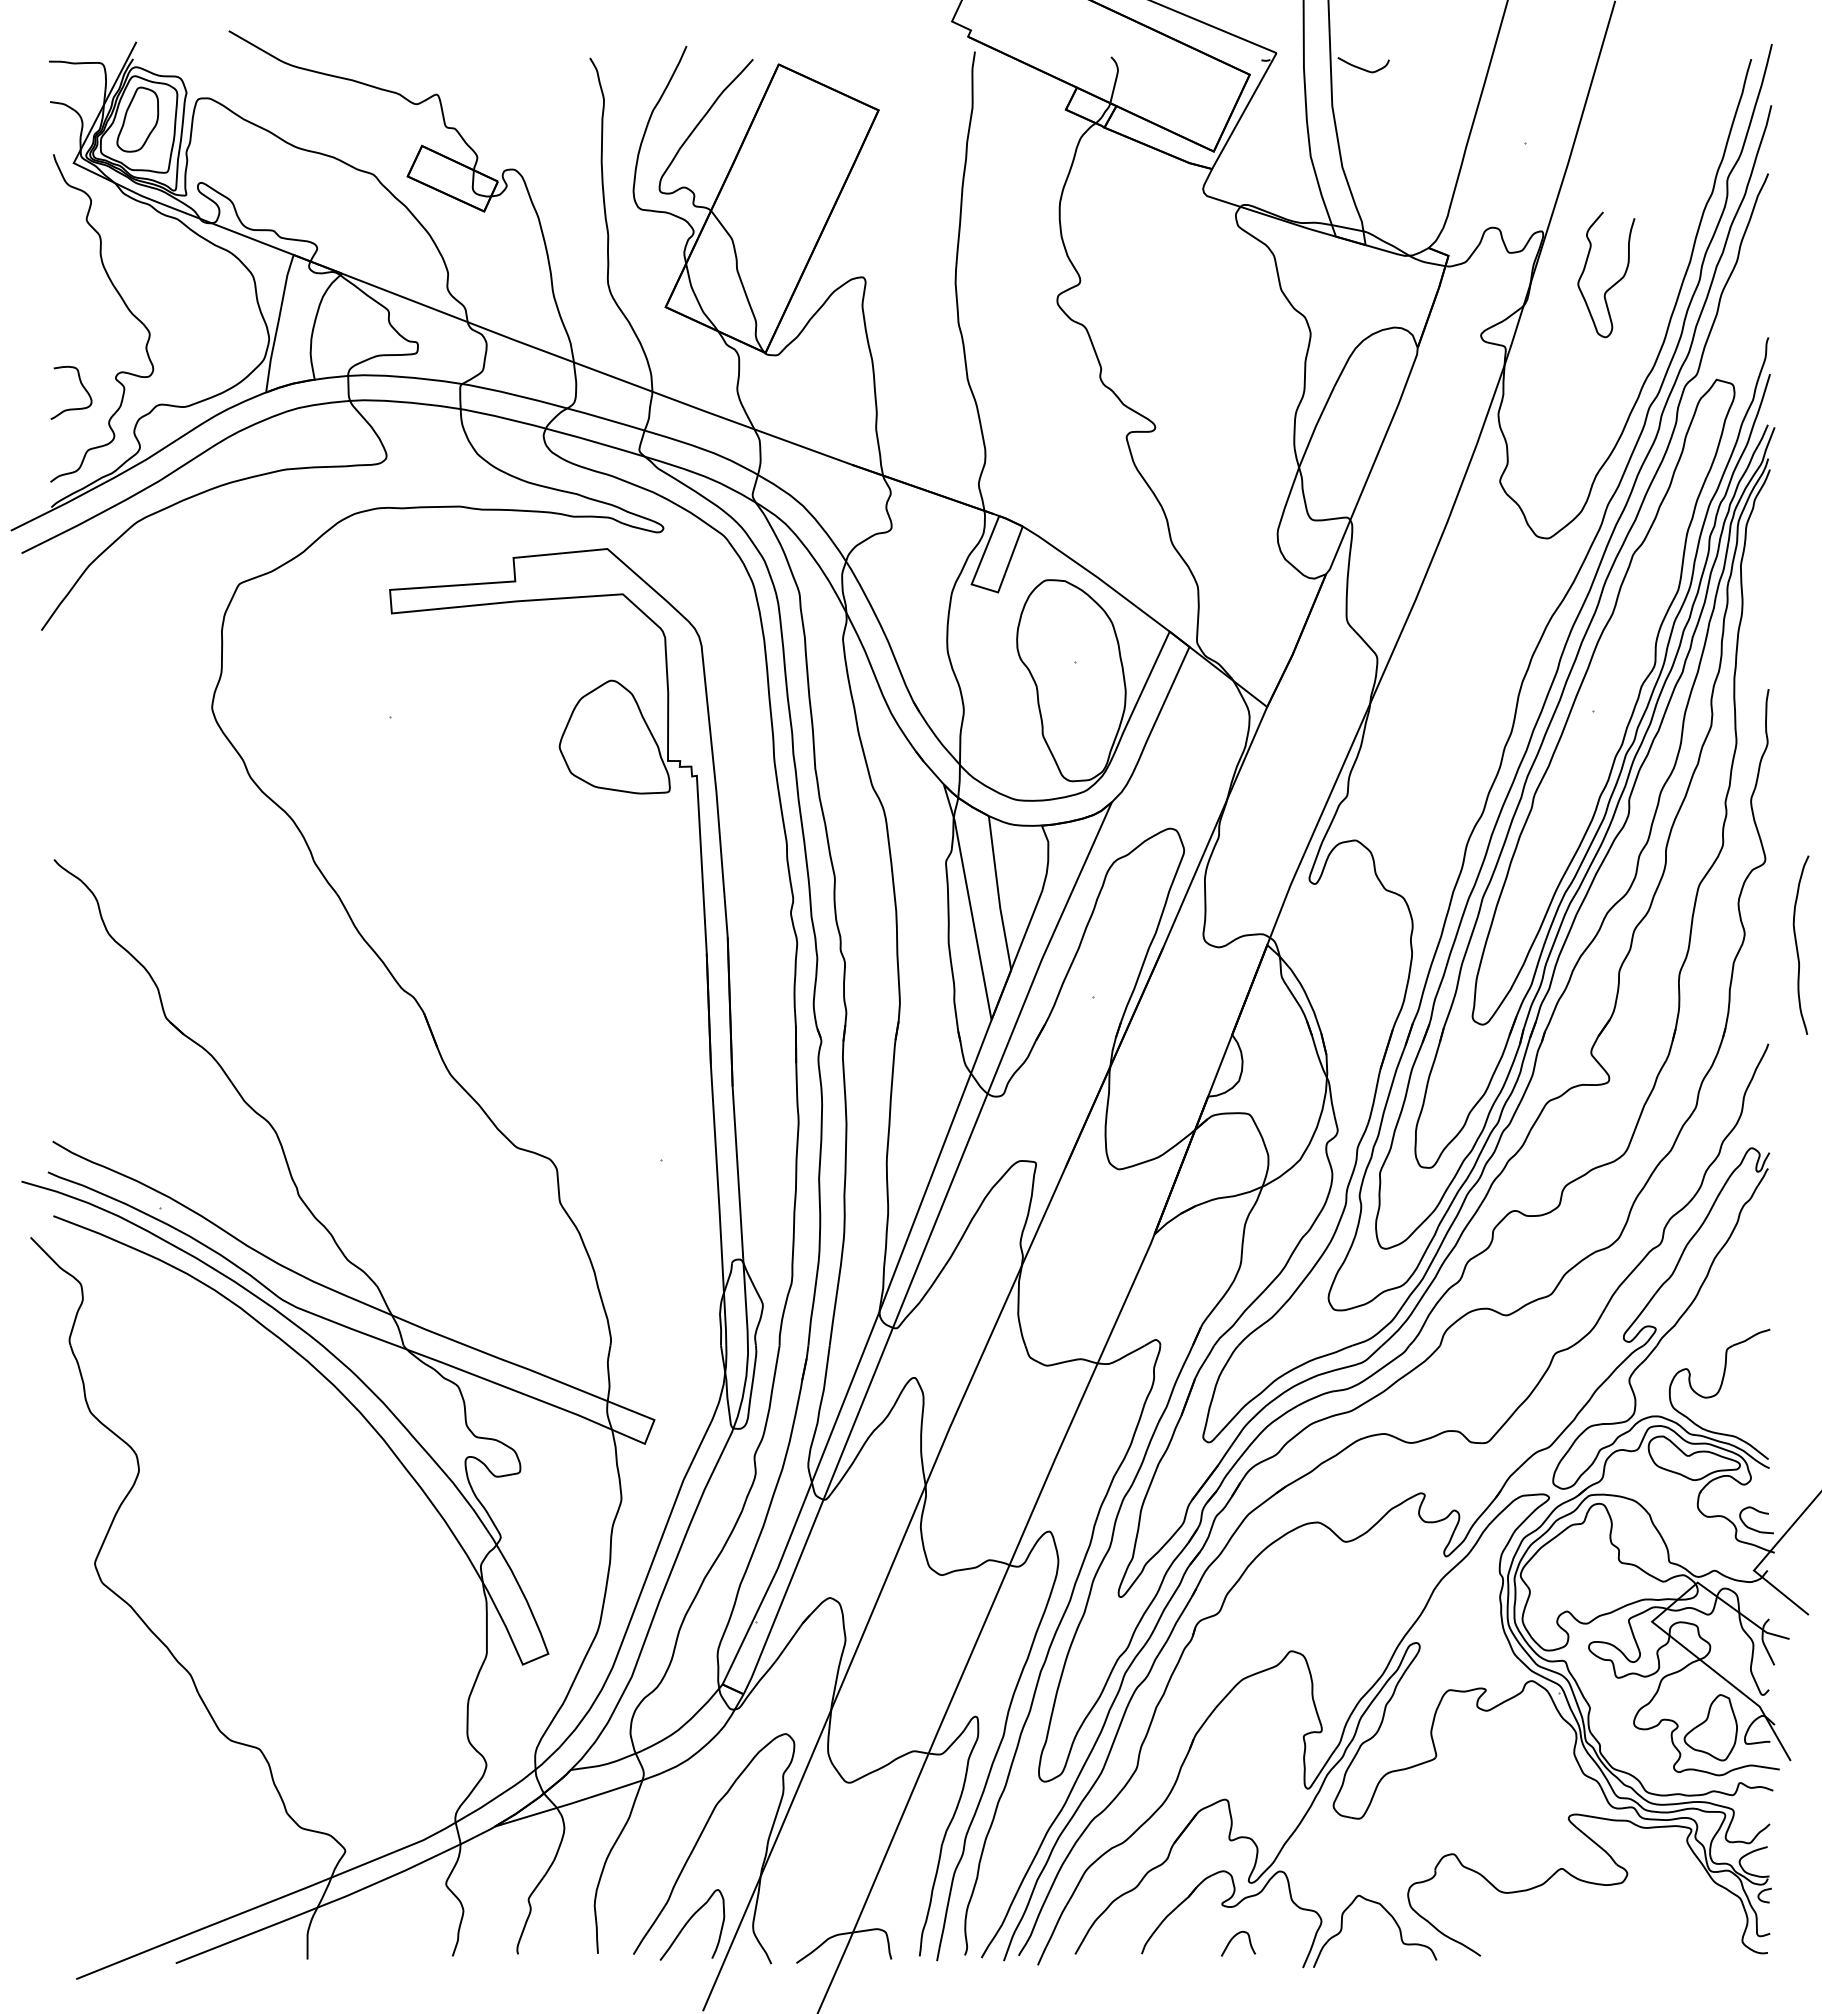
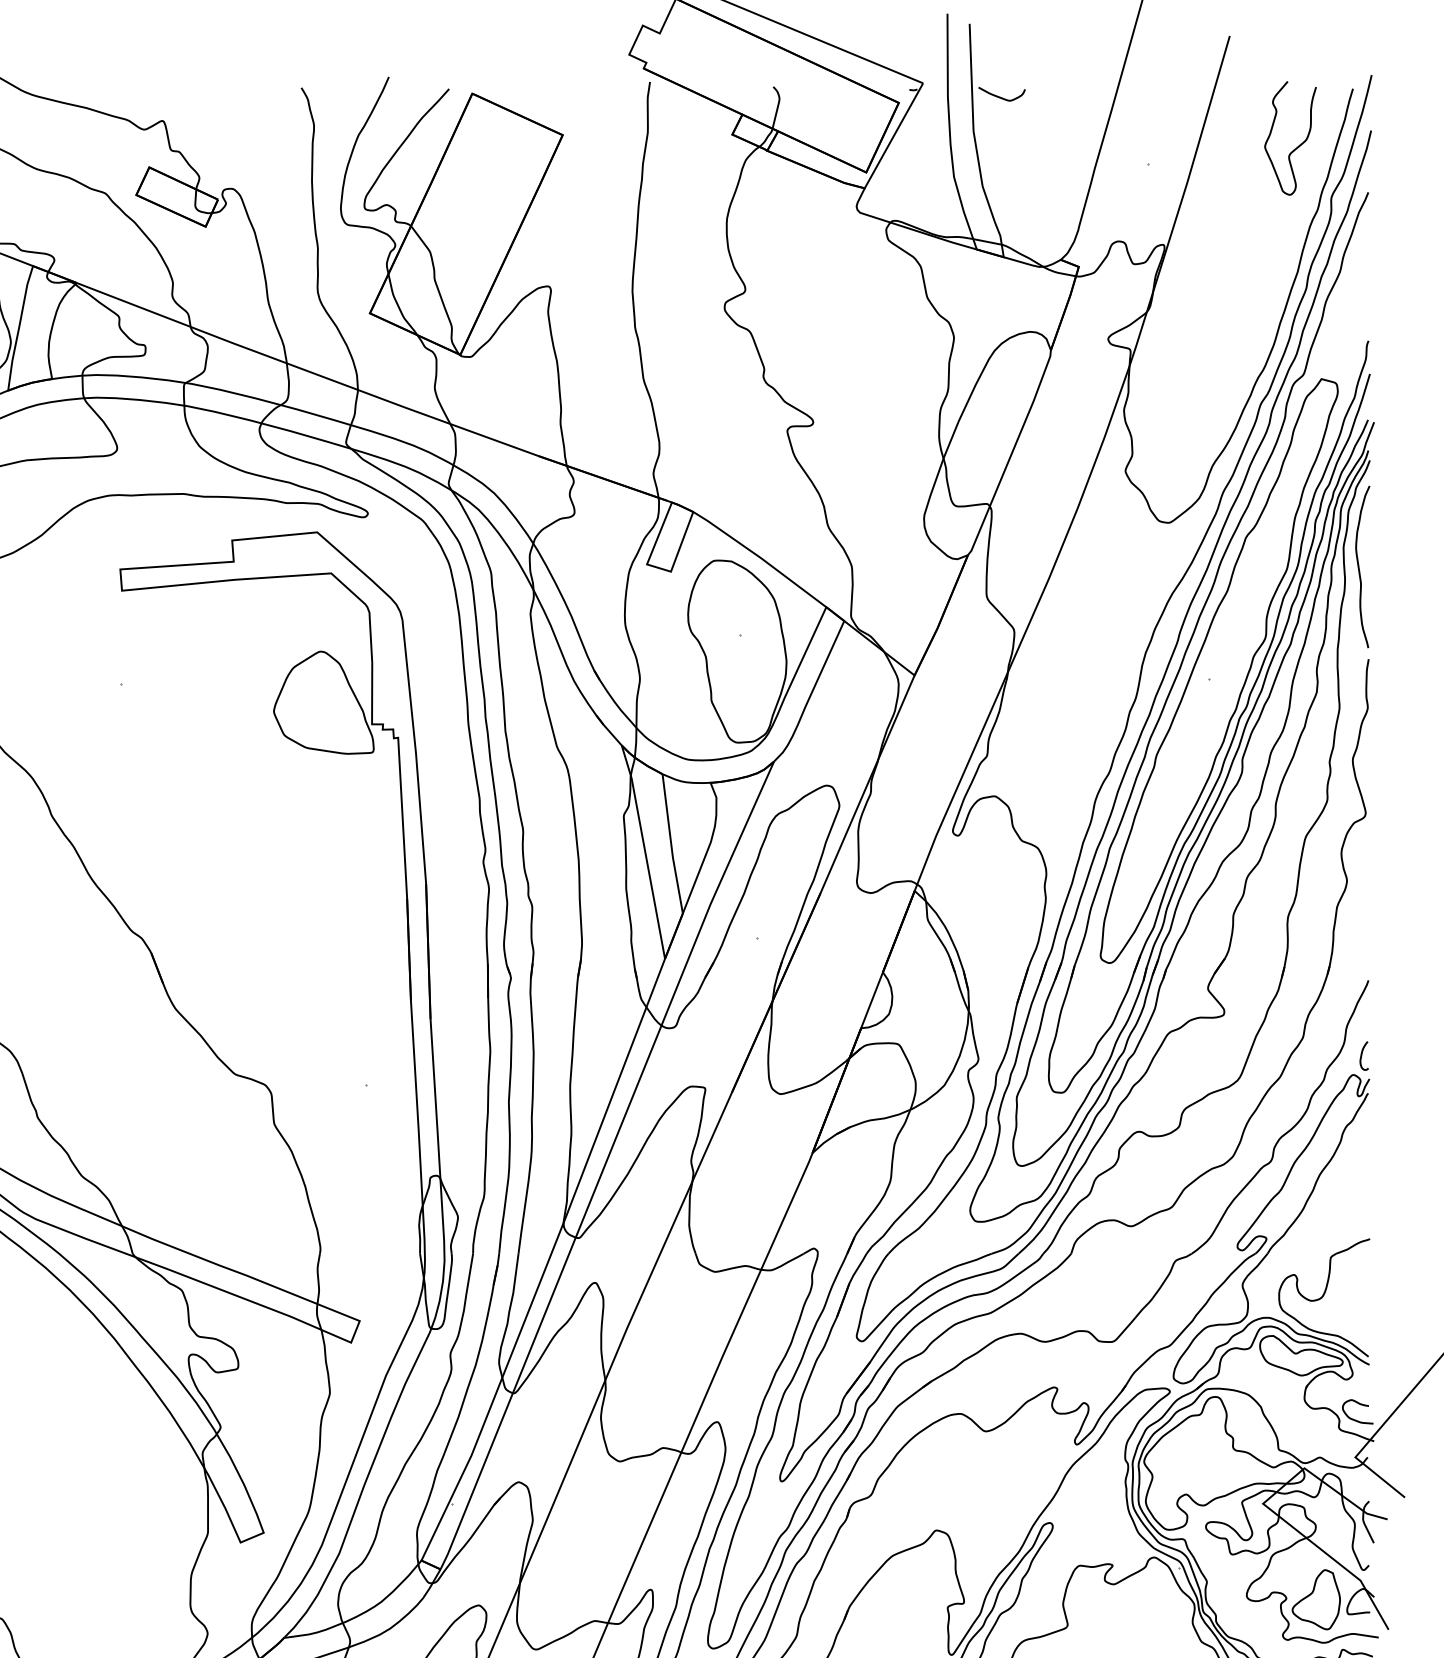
curve: (1615, 282) -> (1298, 145), moved
curve: (1797, 944) -> (1359, 566), moved
curve: (1761, 1127) -> (1362, 1056), added

